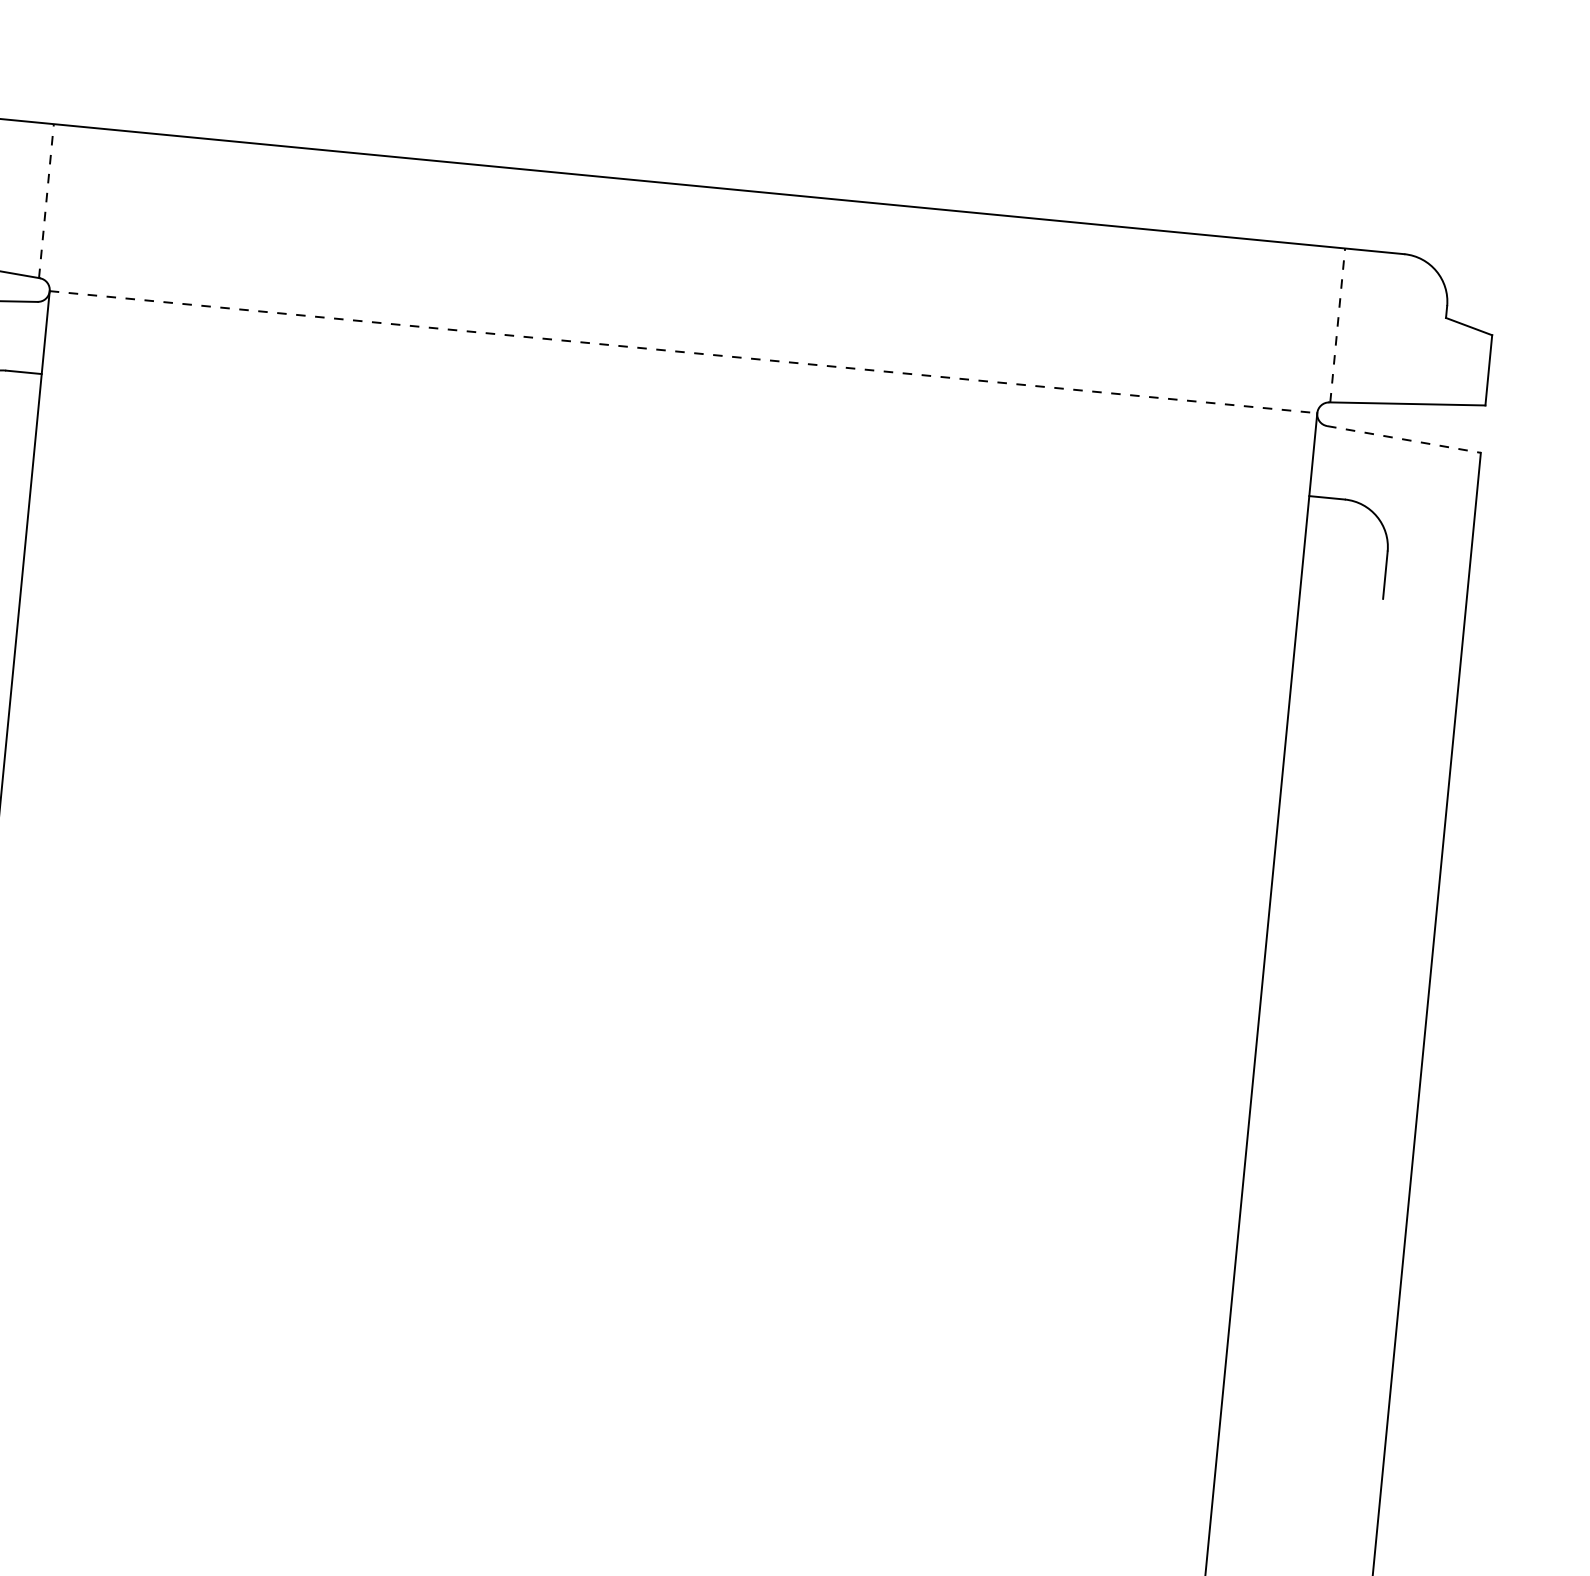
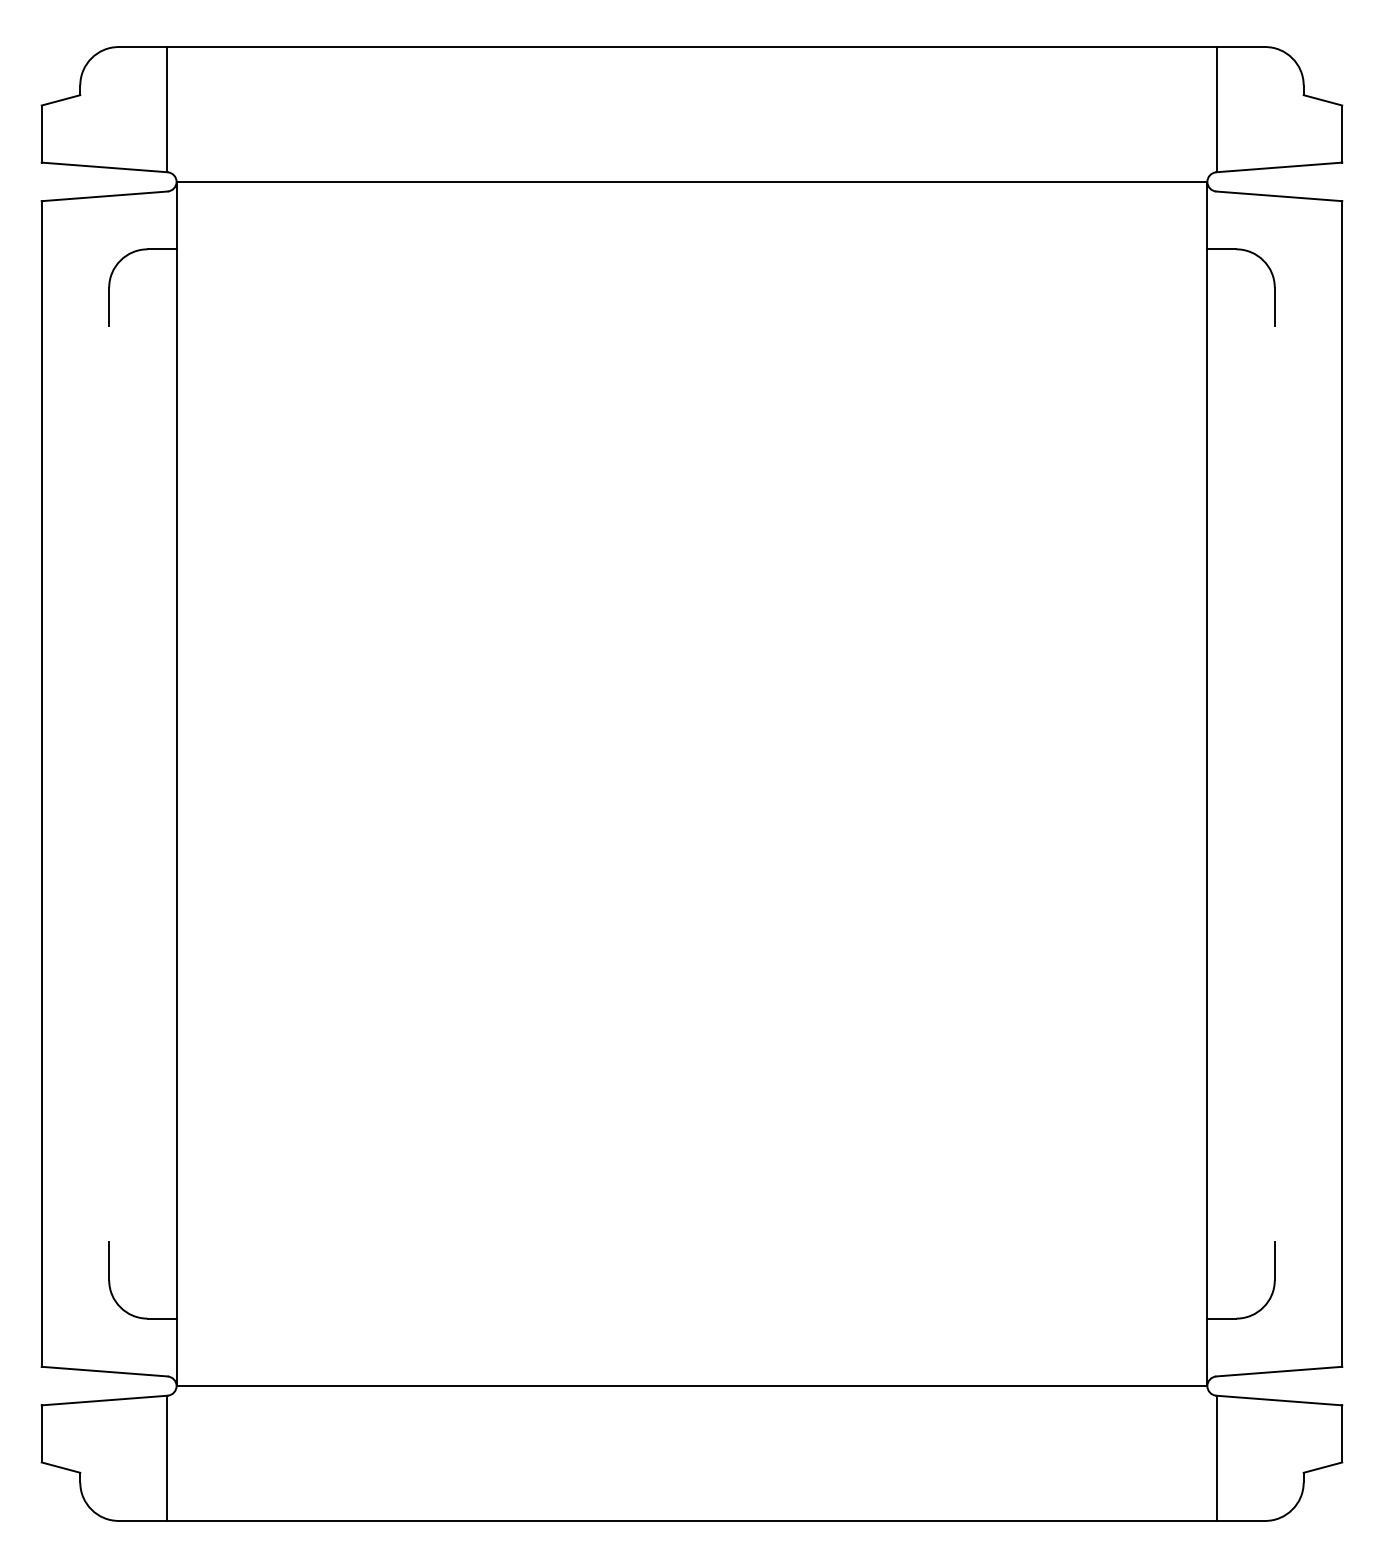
line: (45, 200) -> (166, 109), dashed -> solid
line: (1338, 325) -> (1217, 109), dashed -> solid
line: (684, 351) -> (692, 181), dashed -> solid
line: (1404, 439) -> (1279, 196), dashed -> solid

